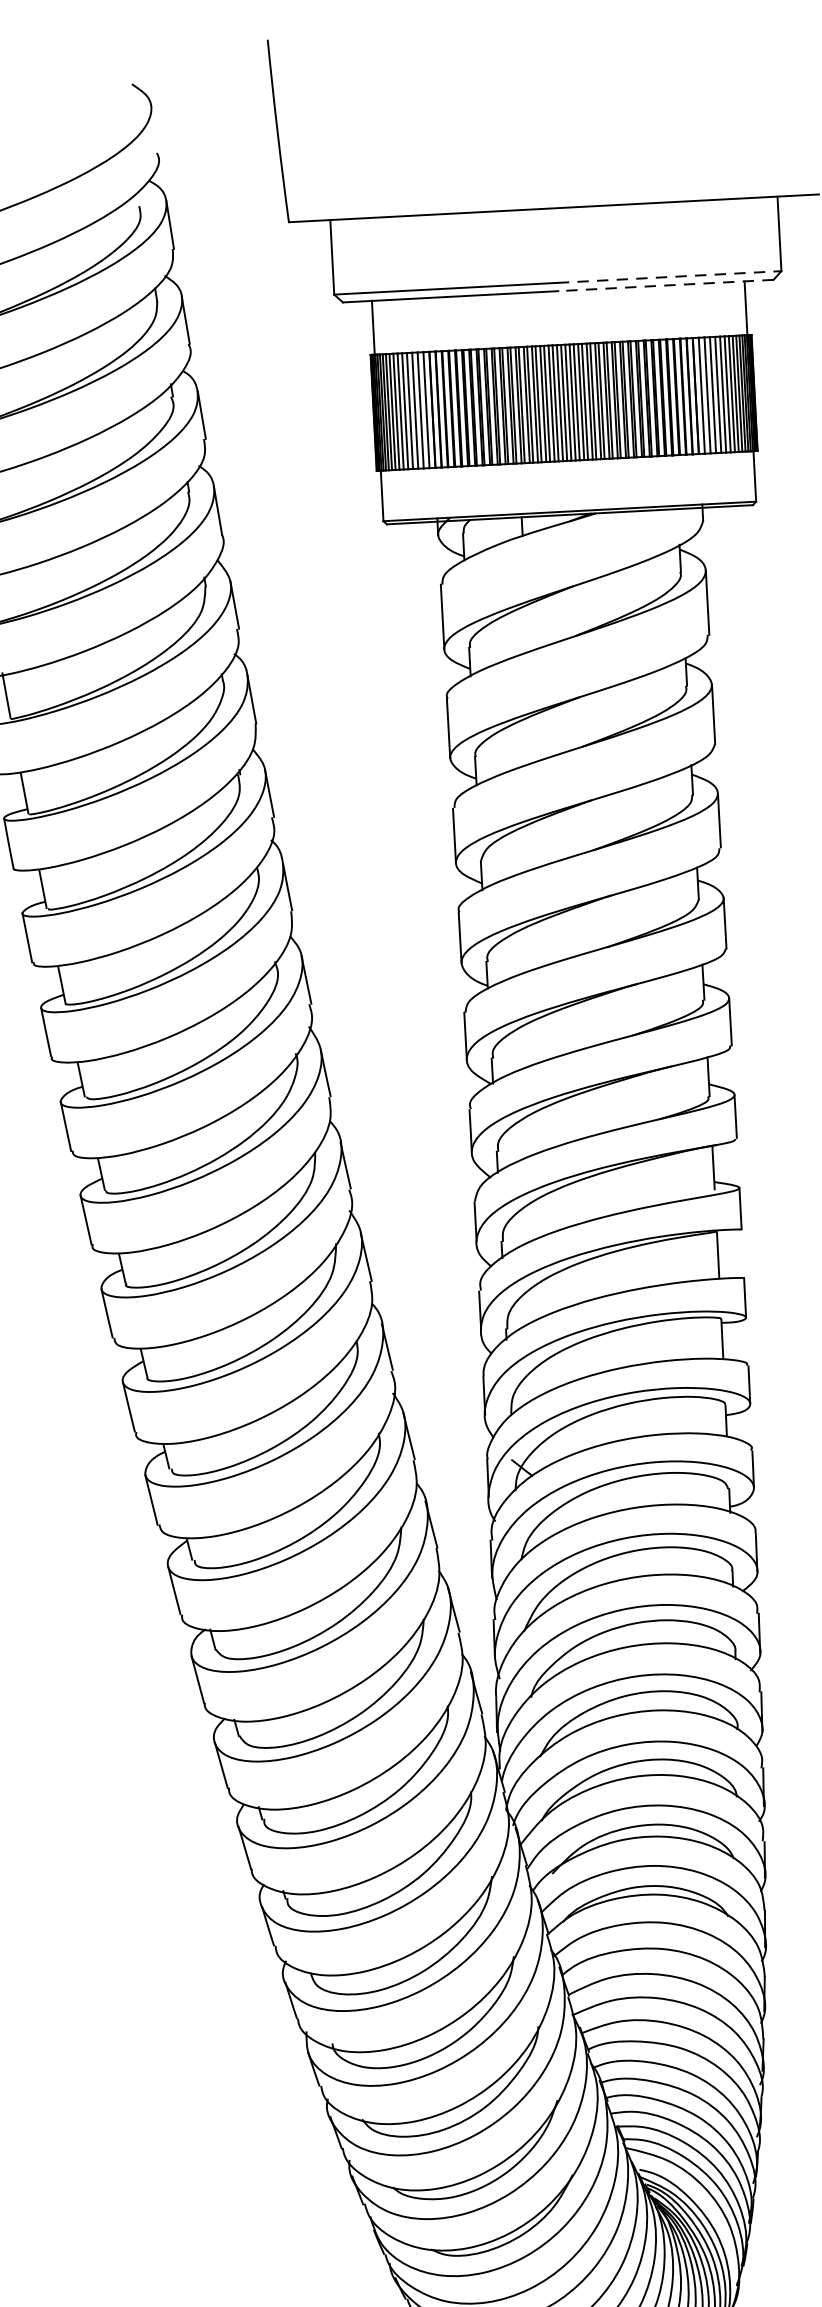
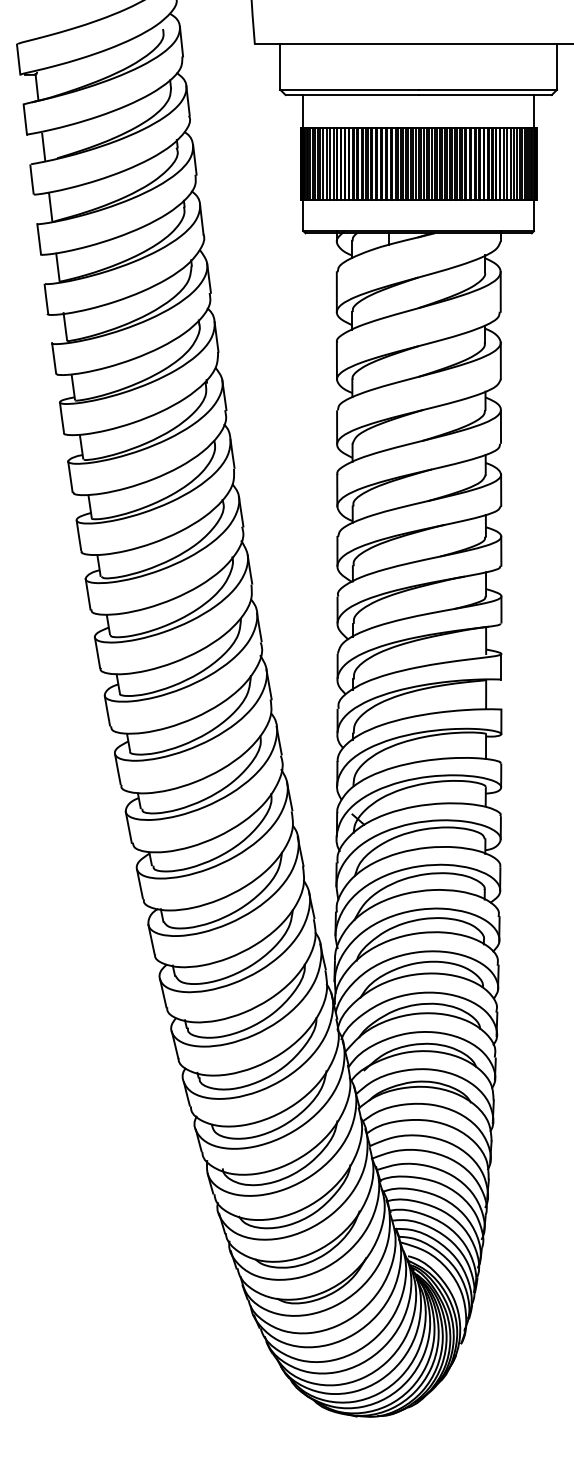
line: (670, 276) -> (488, 89), dashed -> solid
line: (666, 286) -> (485, 95), dashed -> solid

